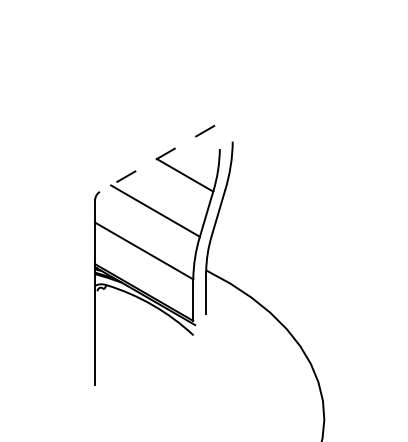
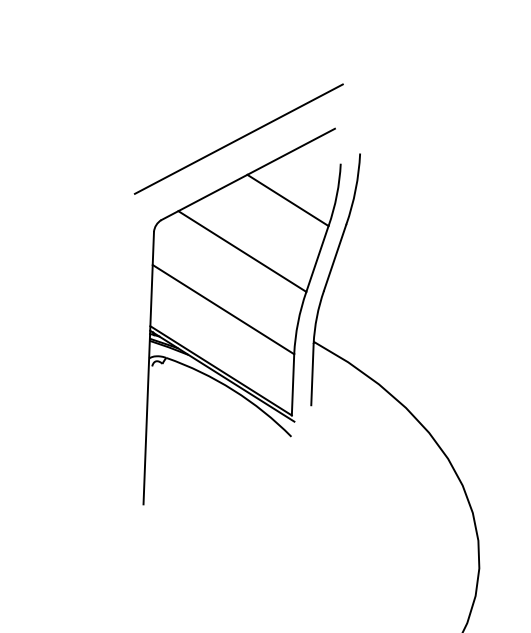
line: (150, 134) -> (239, 138), added
line: (157, 158) -> (248, 174), dashed -> solid

